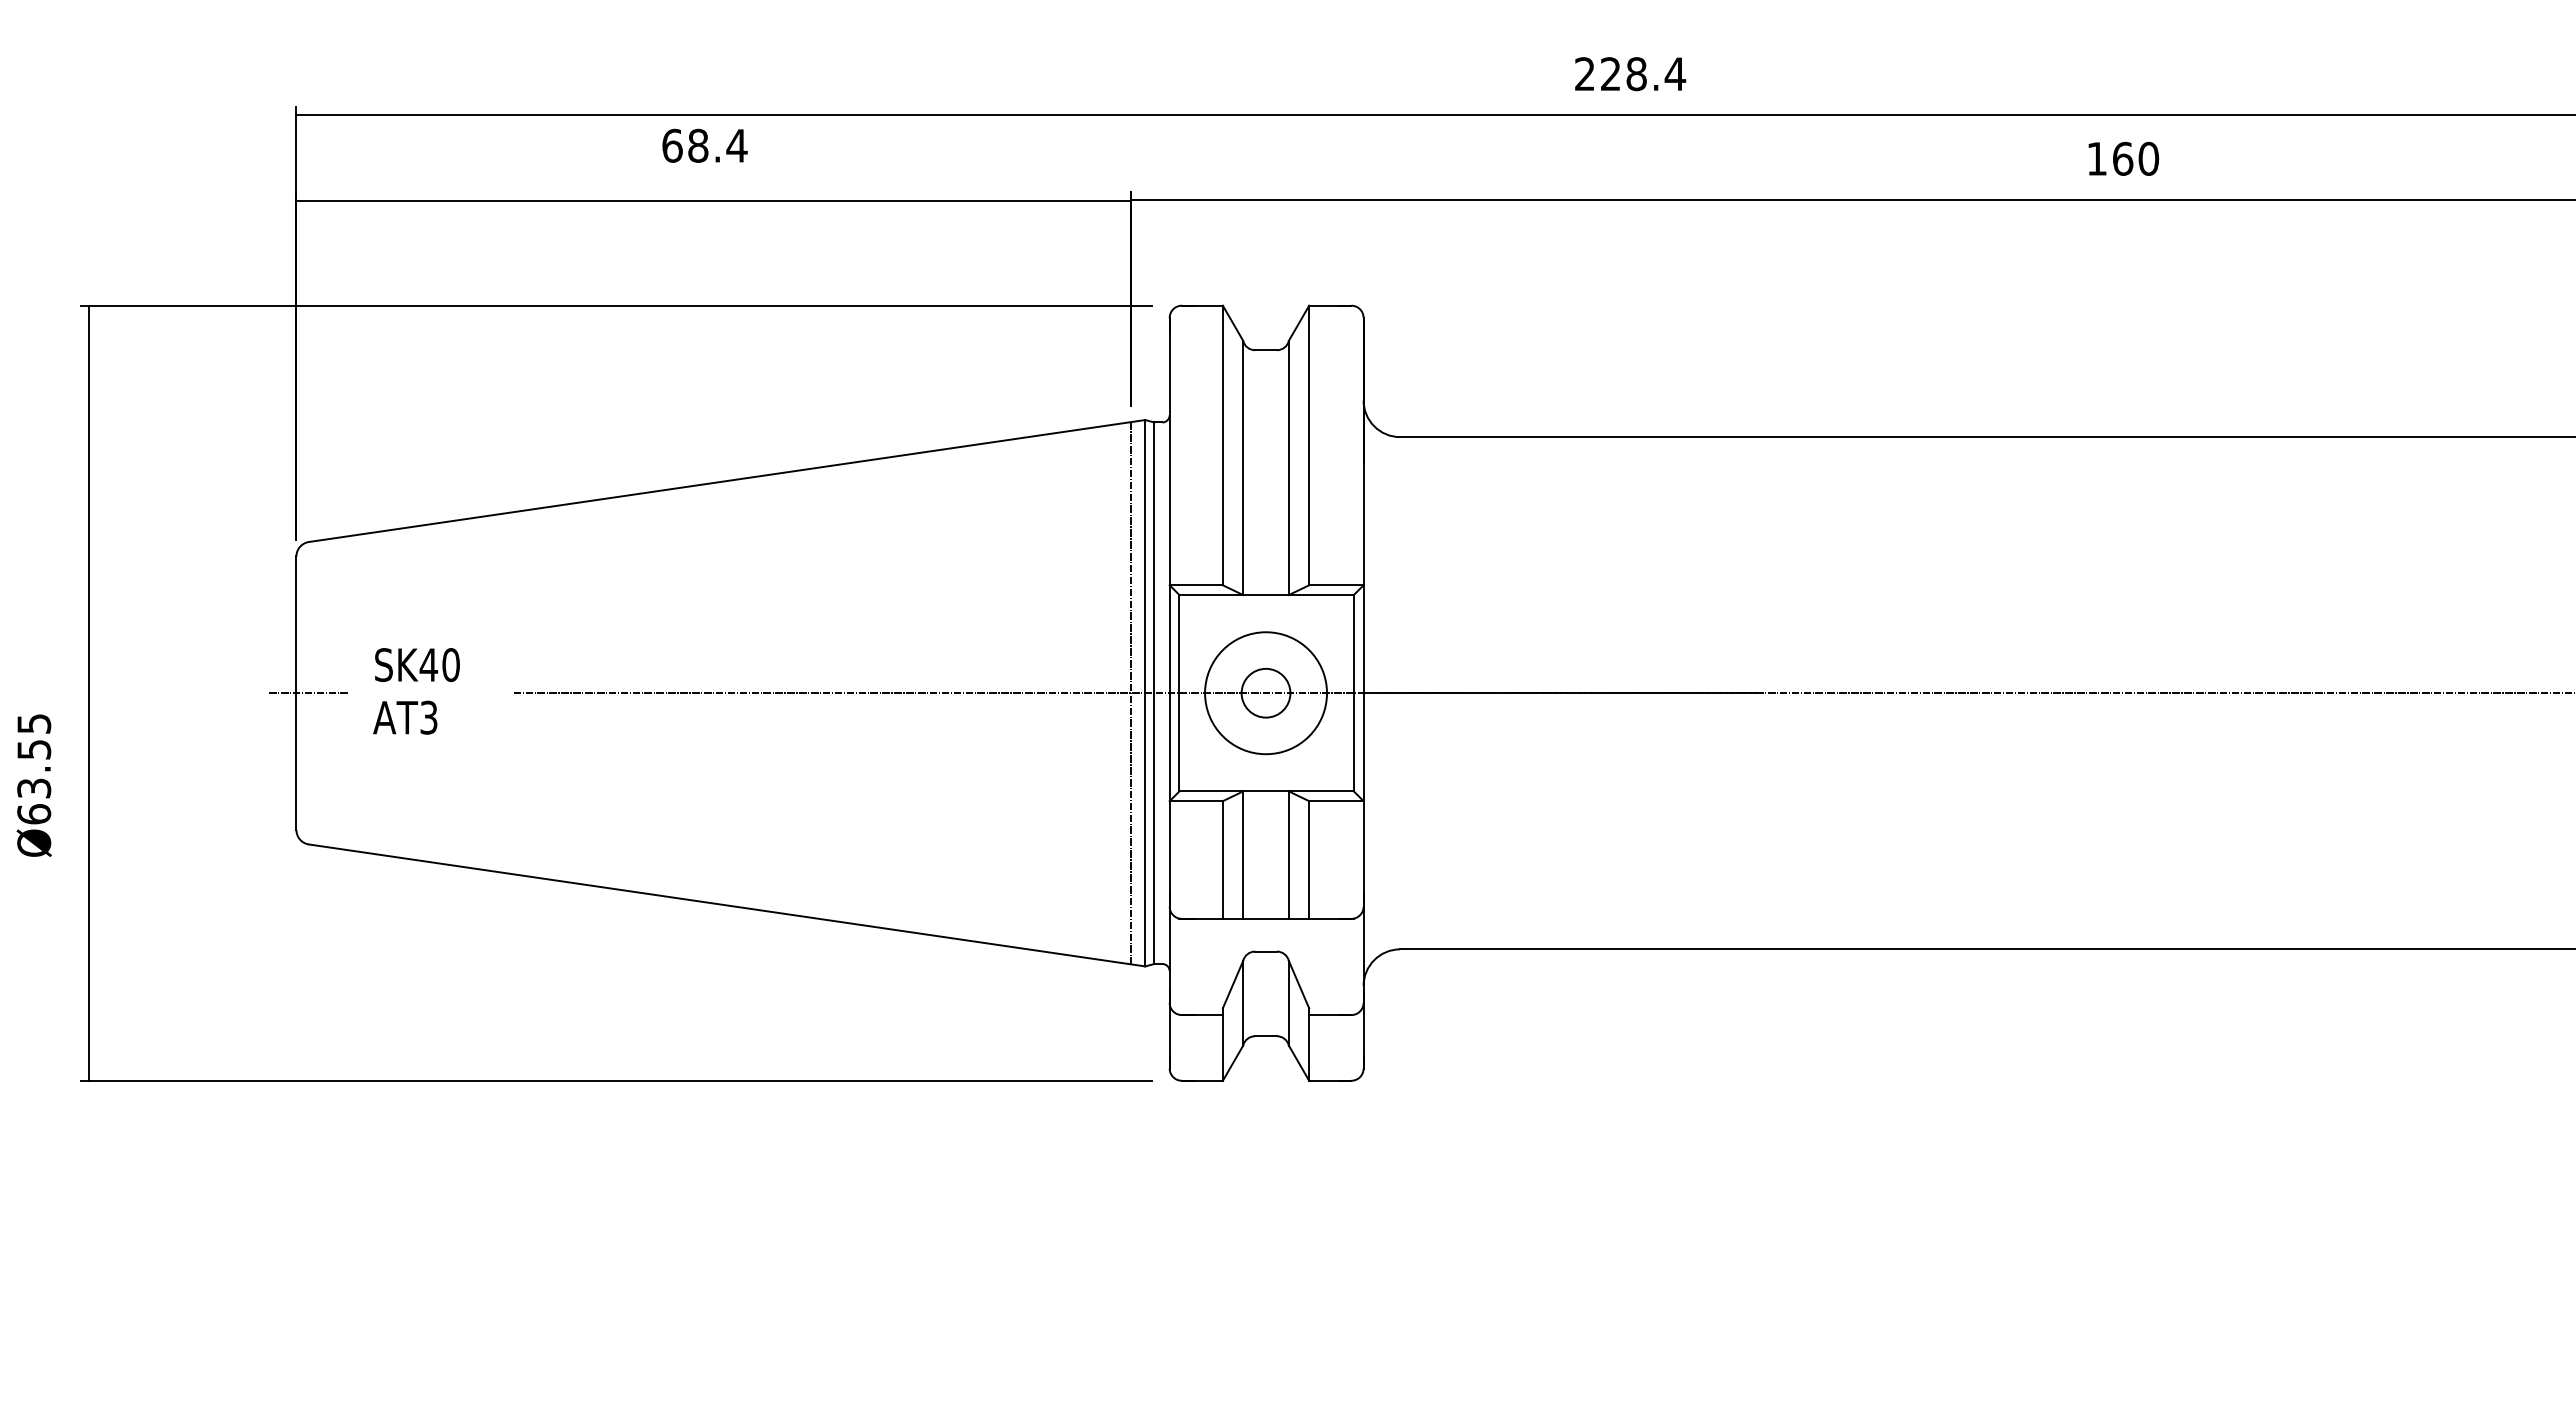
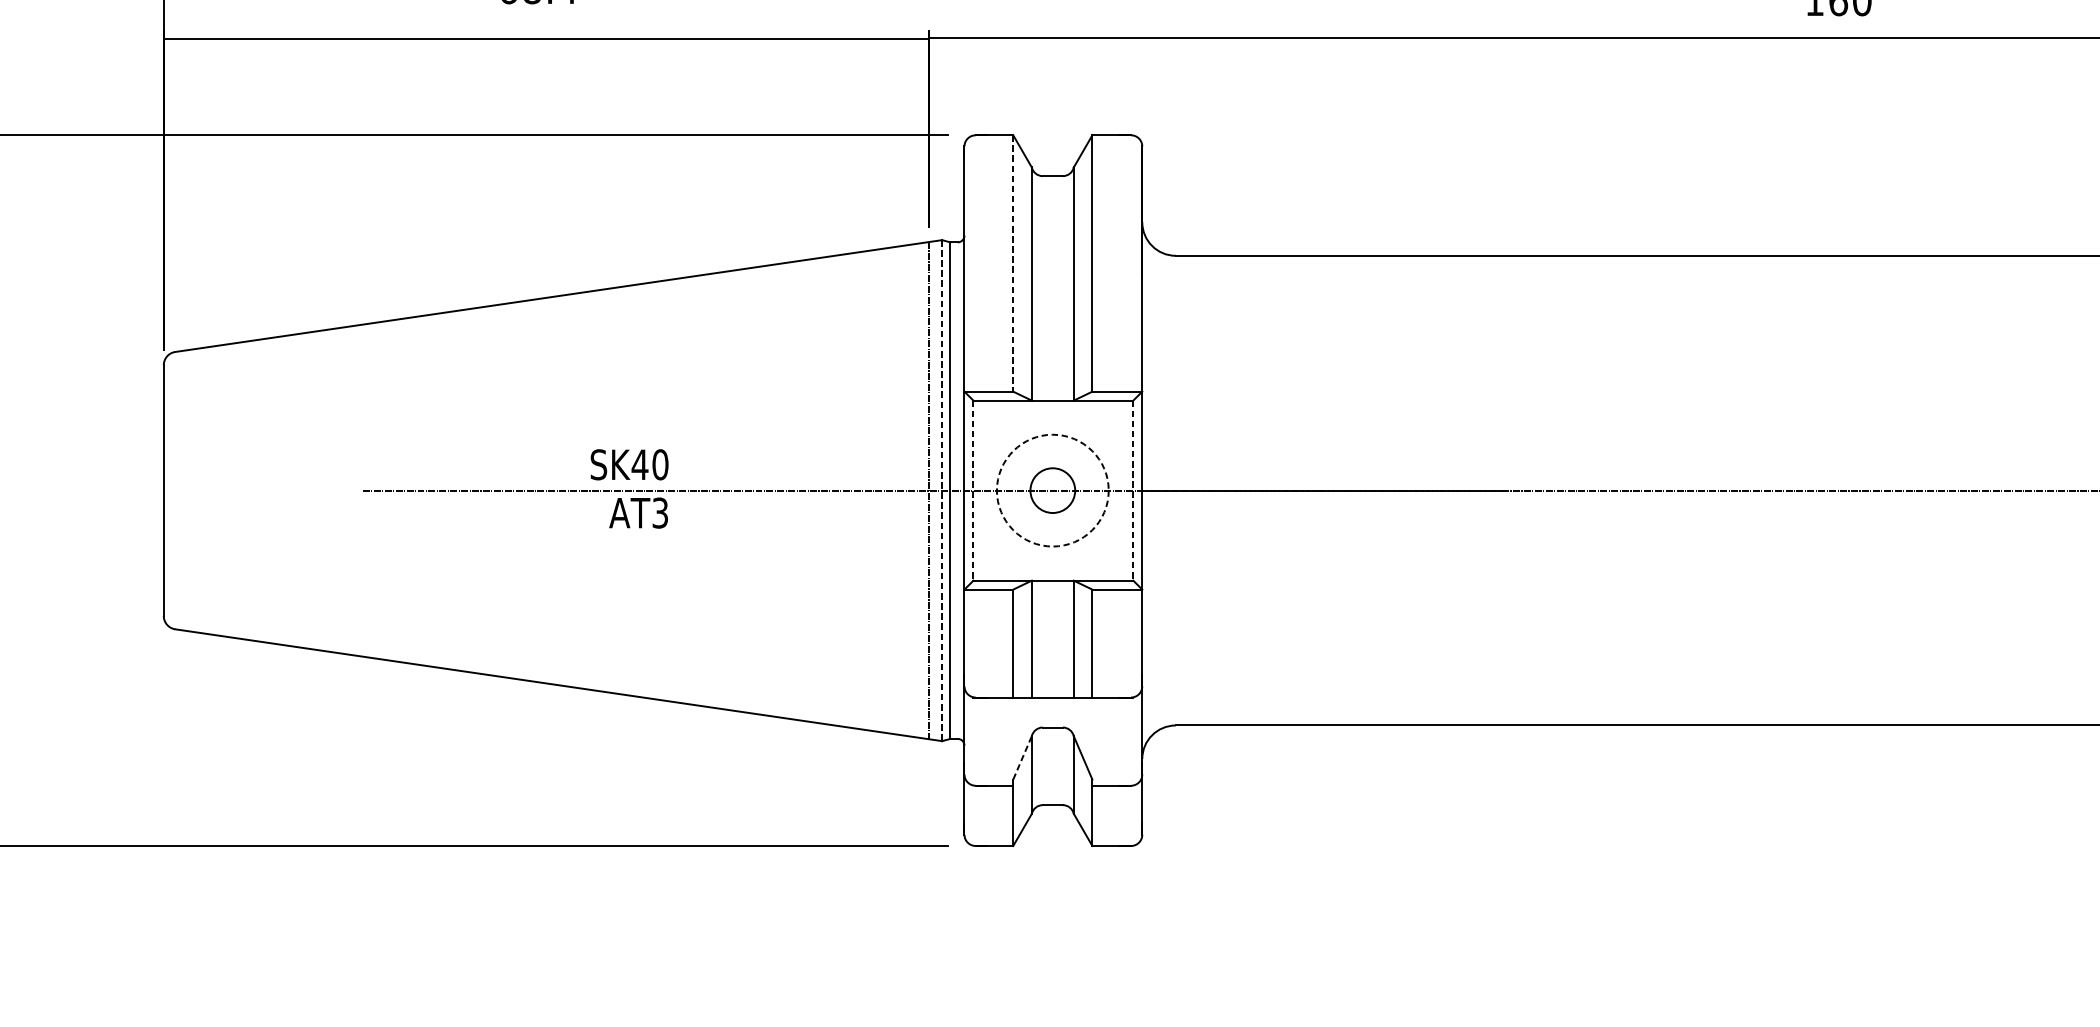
line: (1222, 445) -> (1012, 263), solid -> dashed
text: (417, 665) -> (629, 465), moved
line: (308, 693) -> (174, 490), removed
line: (1145, 693) -> (942, 490), solid -> dashed
line: (1179, 693) -> (973, 490), solid -> dashed
circle: (1266, 693) -> (1053, 490), solid -> dashed
line: (1353, 693) -> (1133, 490), solid -> dashed
text: (405, 717) -> (638, 512), moved
line: (1233, 984) -> (1022, 757), solid -> dashed

